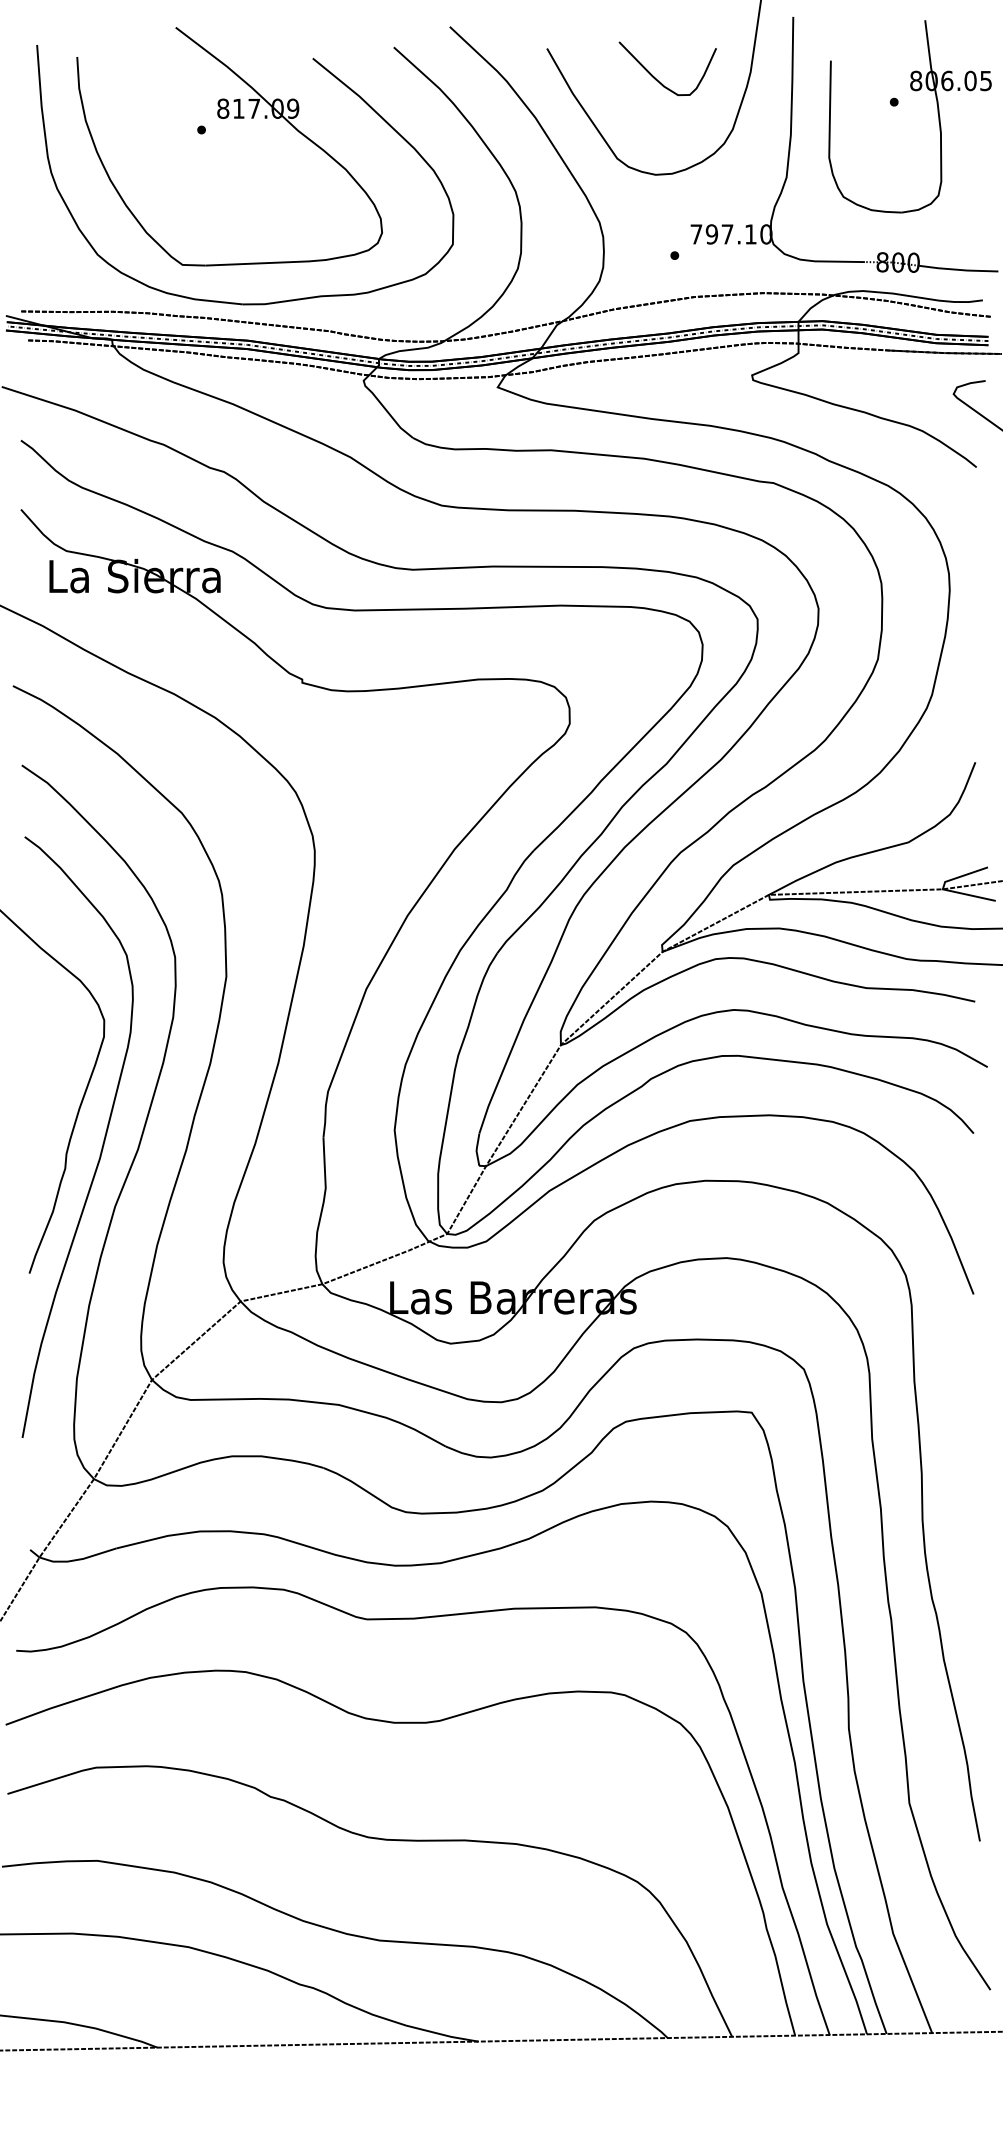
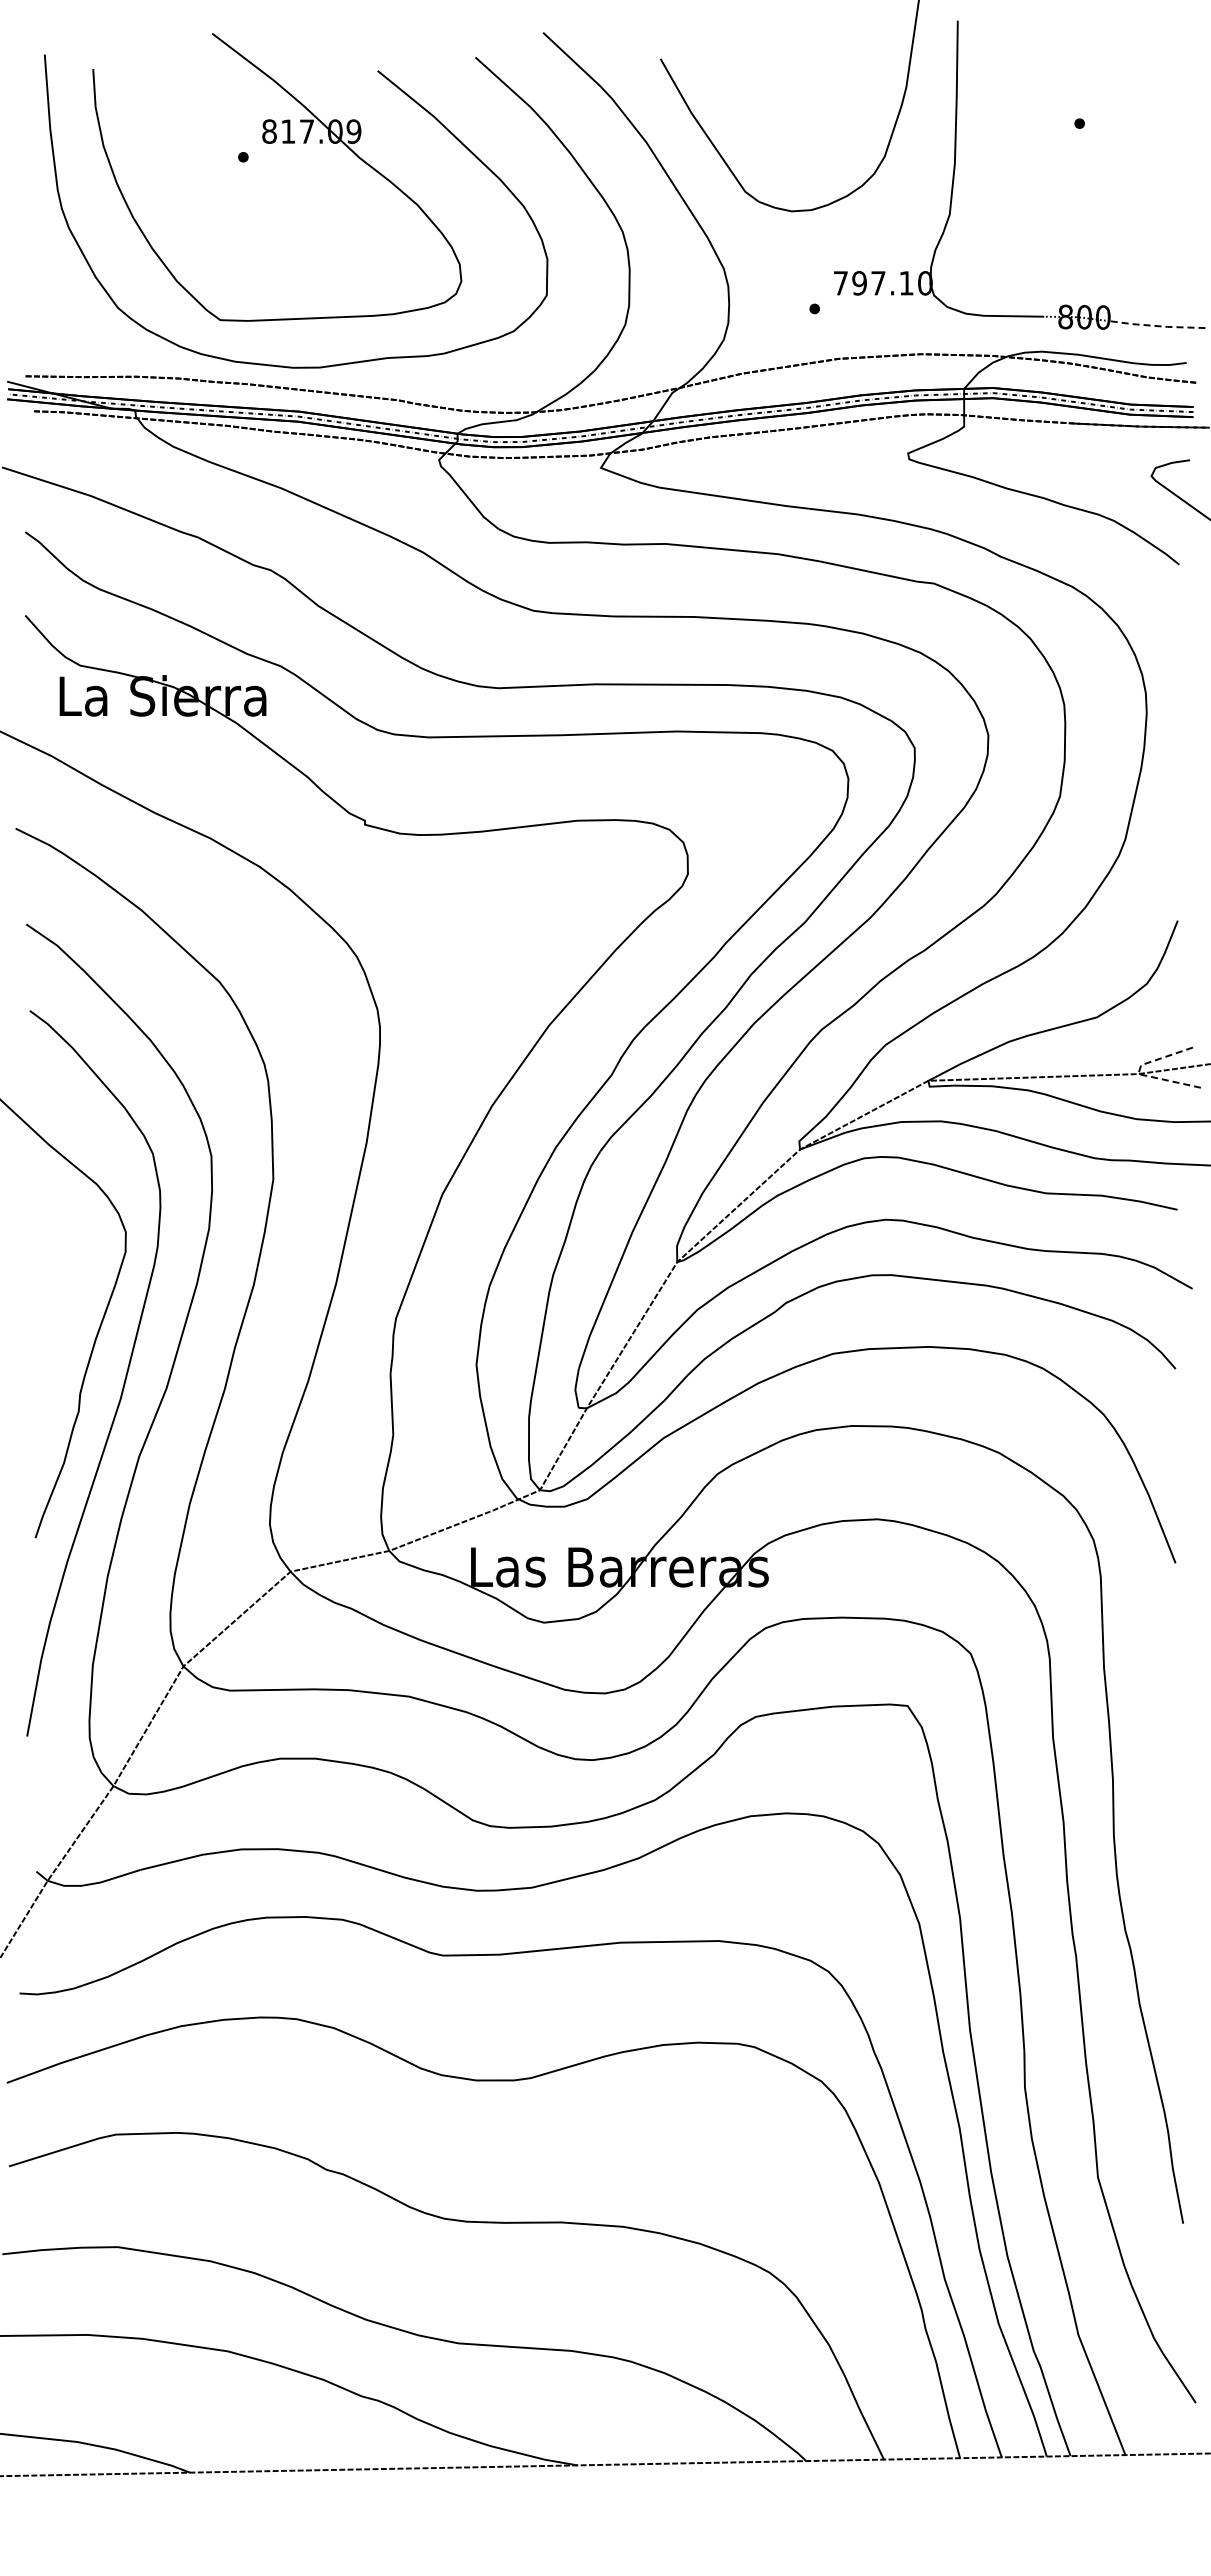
curve: (658, 79) -> (794, 96), removed
part: (914, 91) -> (1104, 110), removed
line: (957, 270) -> (1156, 326), solid -> dashed
line: (942, 889) -> (1138, 1074), solid -> dashed

